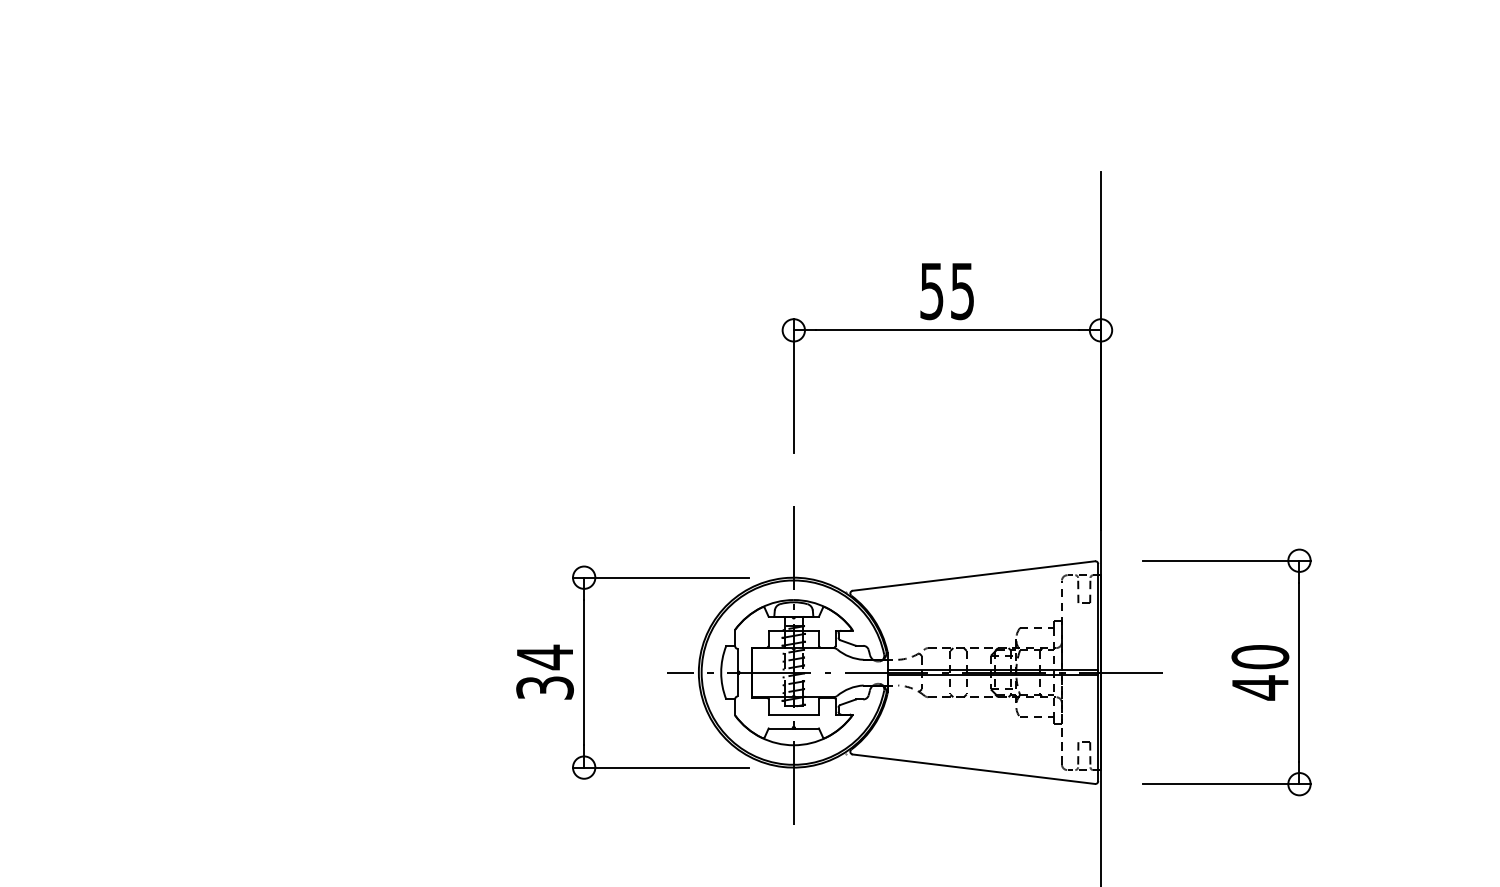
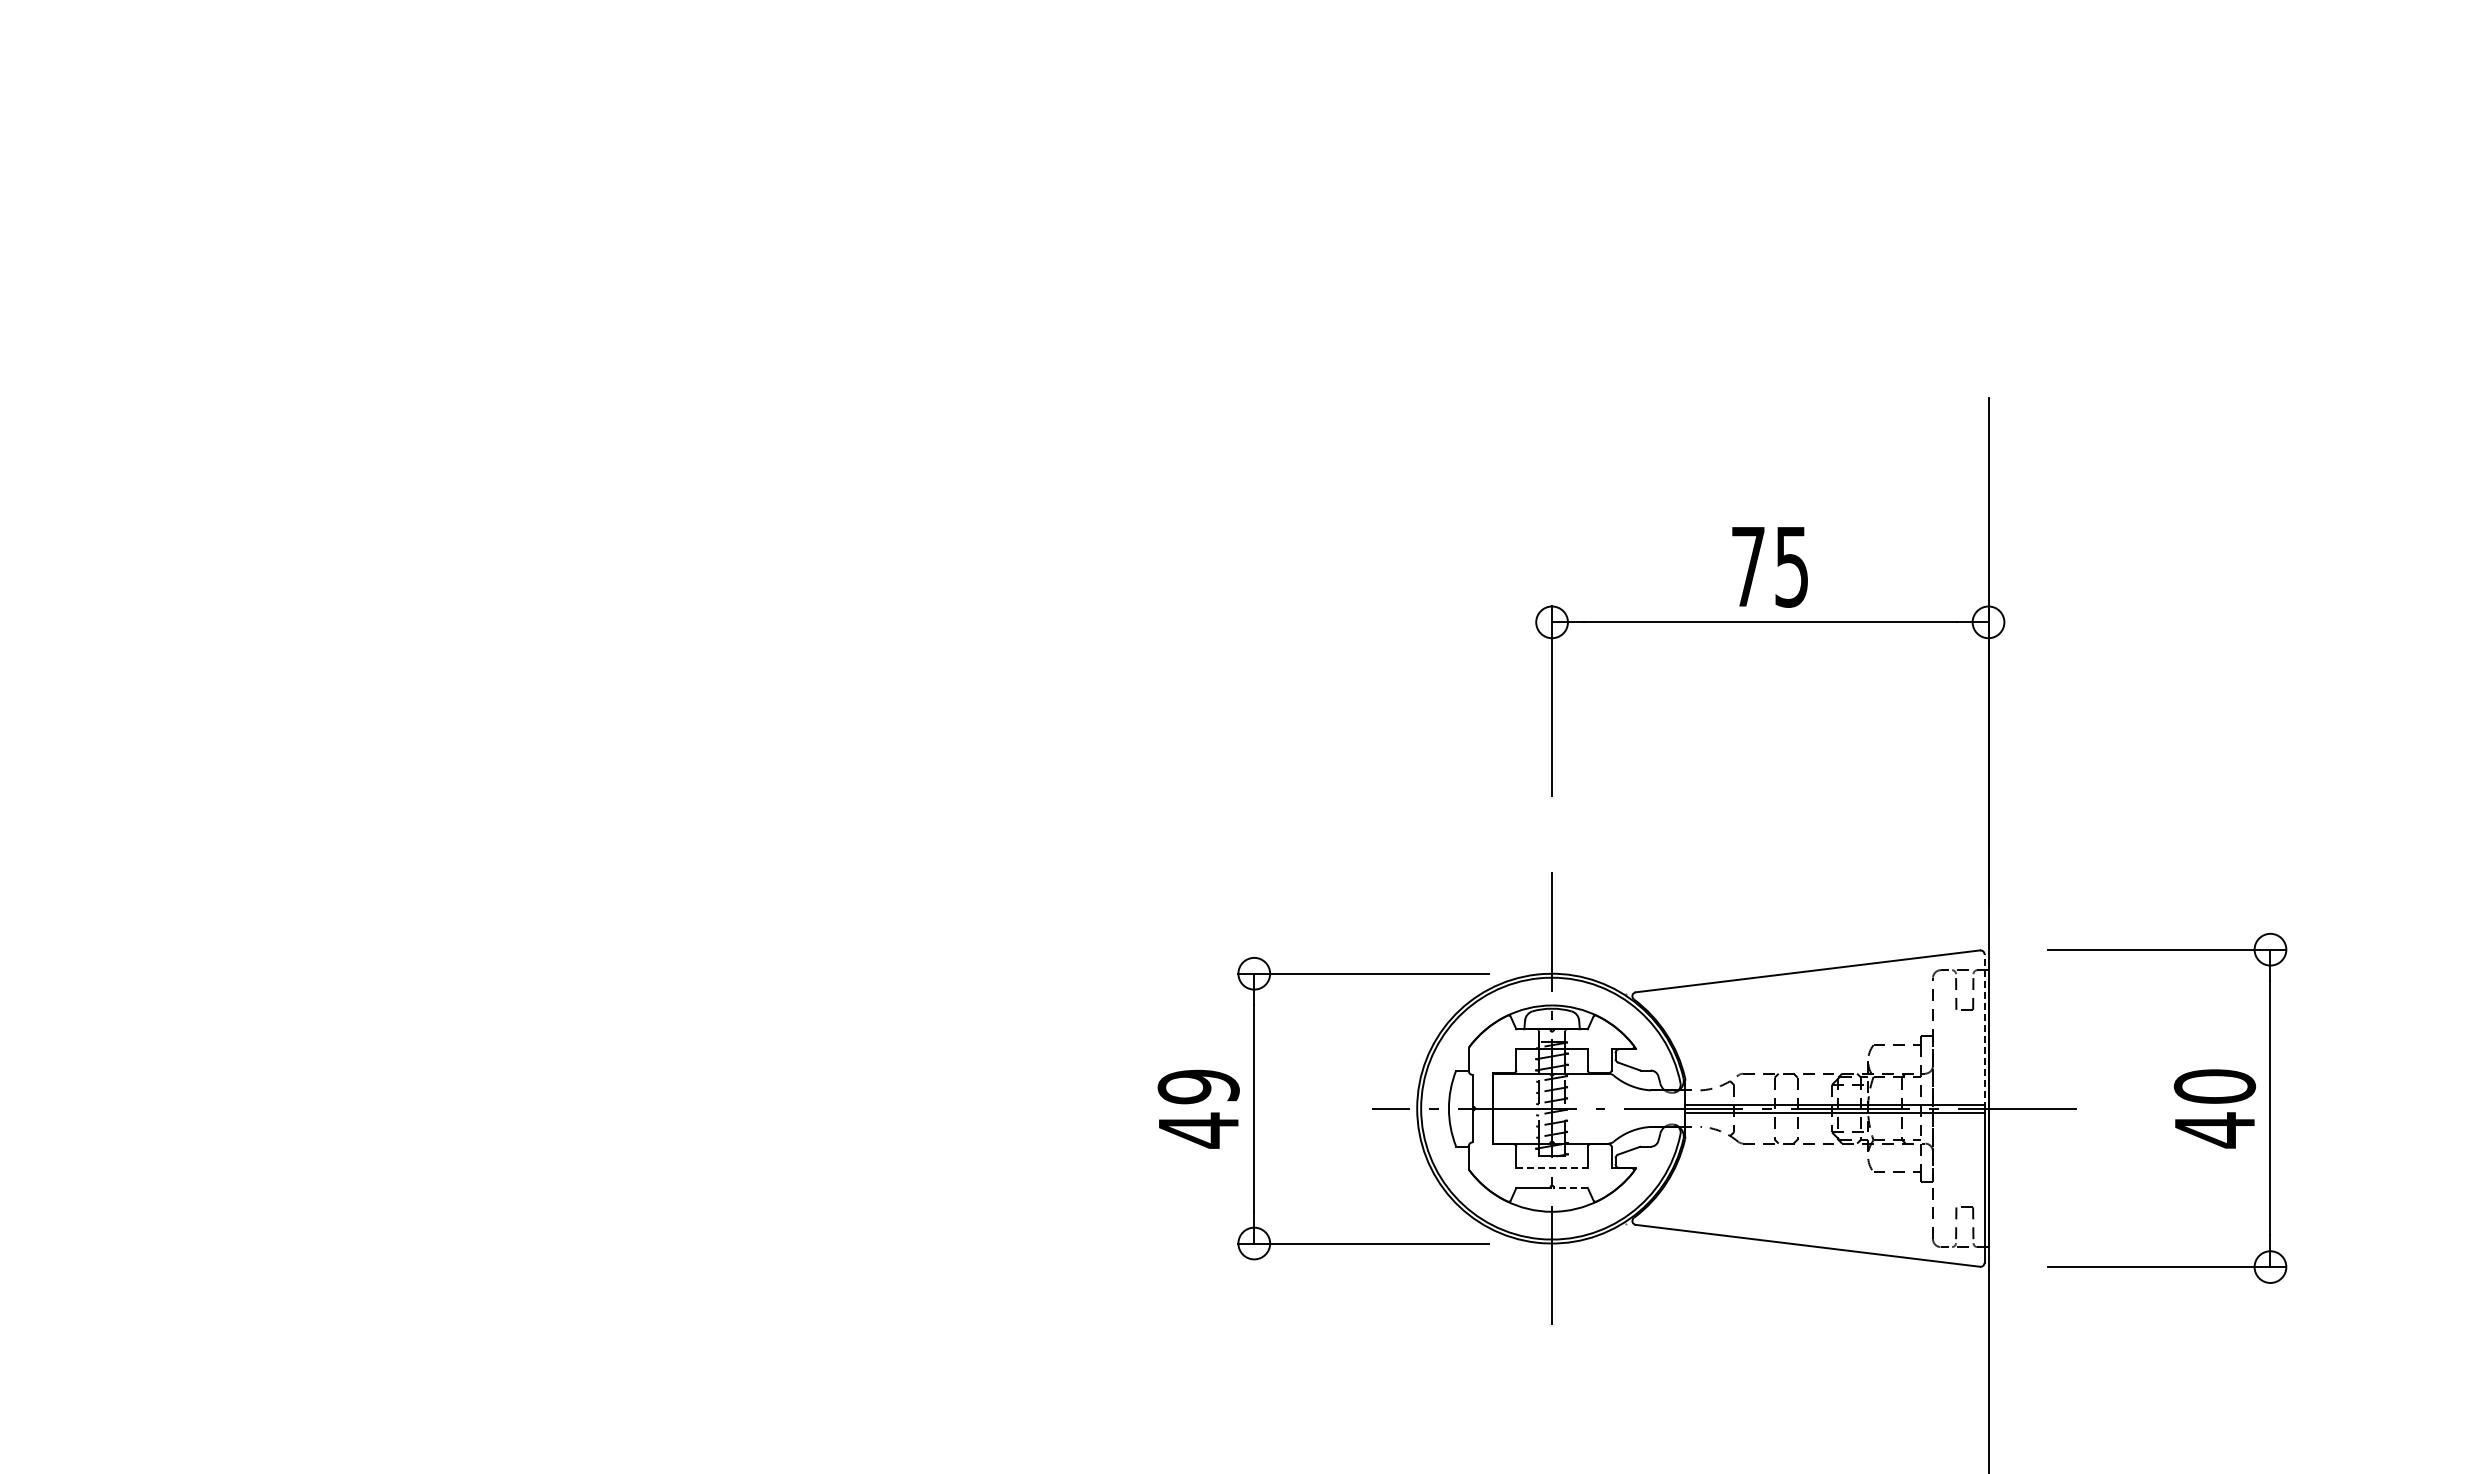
text: (932, 291) -> (1748, 567), 55 -> 75
line: (1098, 618) -> (1984, 1031), solid -> dashed
text: (544, 672) -> (1198, 1108), 34 -> 49
line: (794, 714) -> (1552, 1168), solid -> dashed
line: (806, 728) -> (1570, 1188), solid -> dashed

